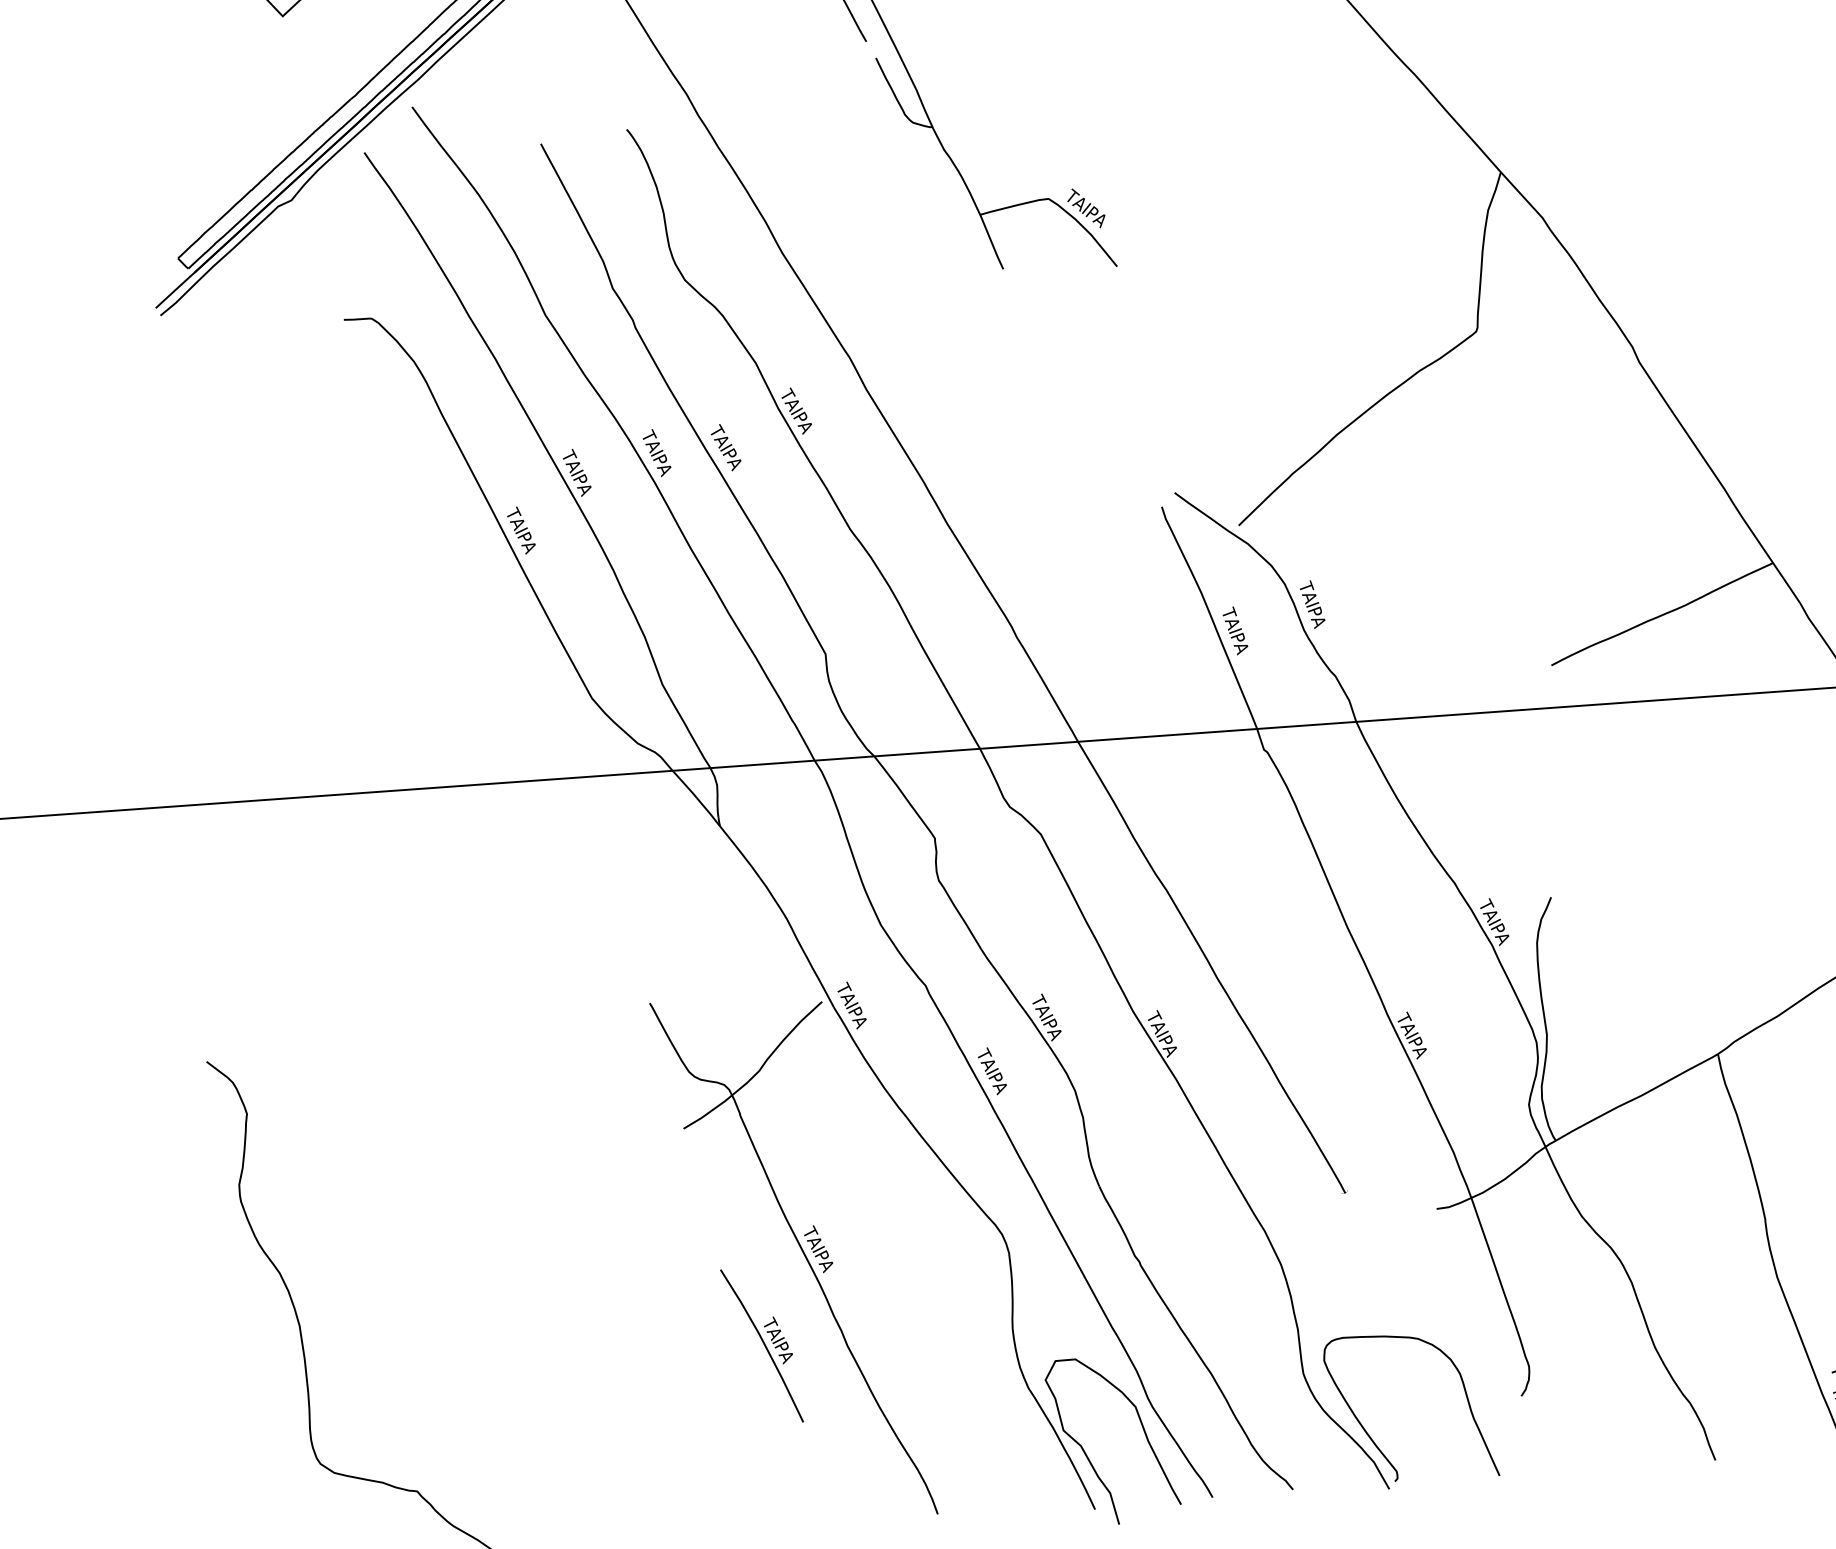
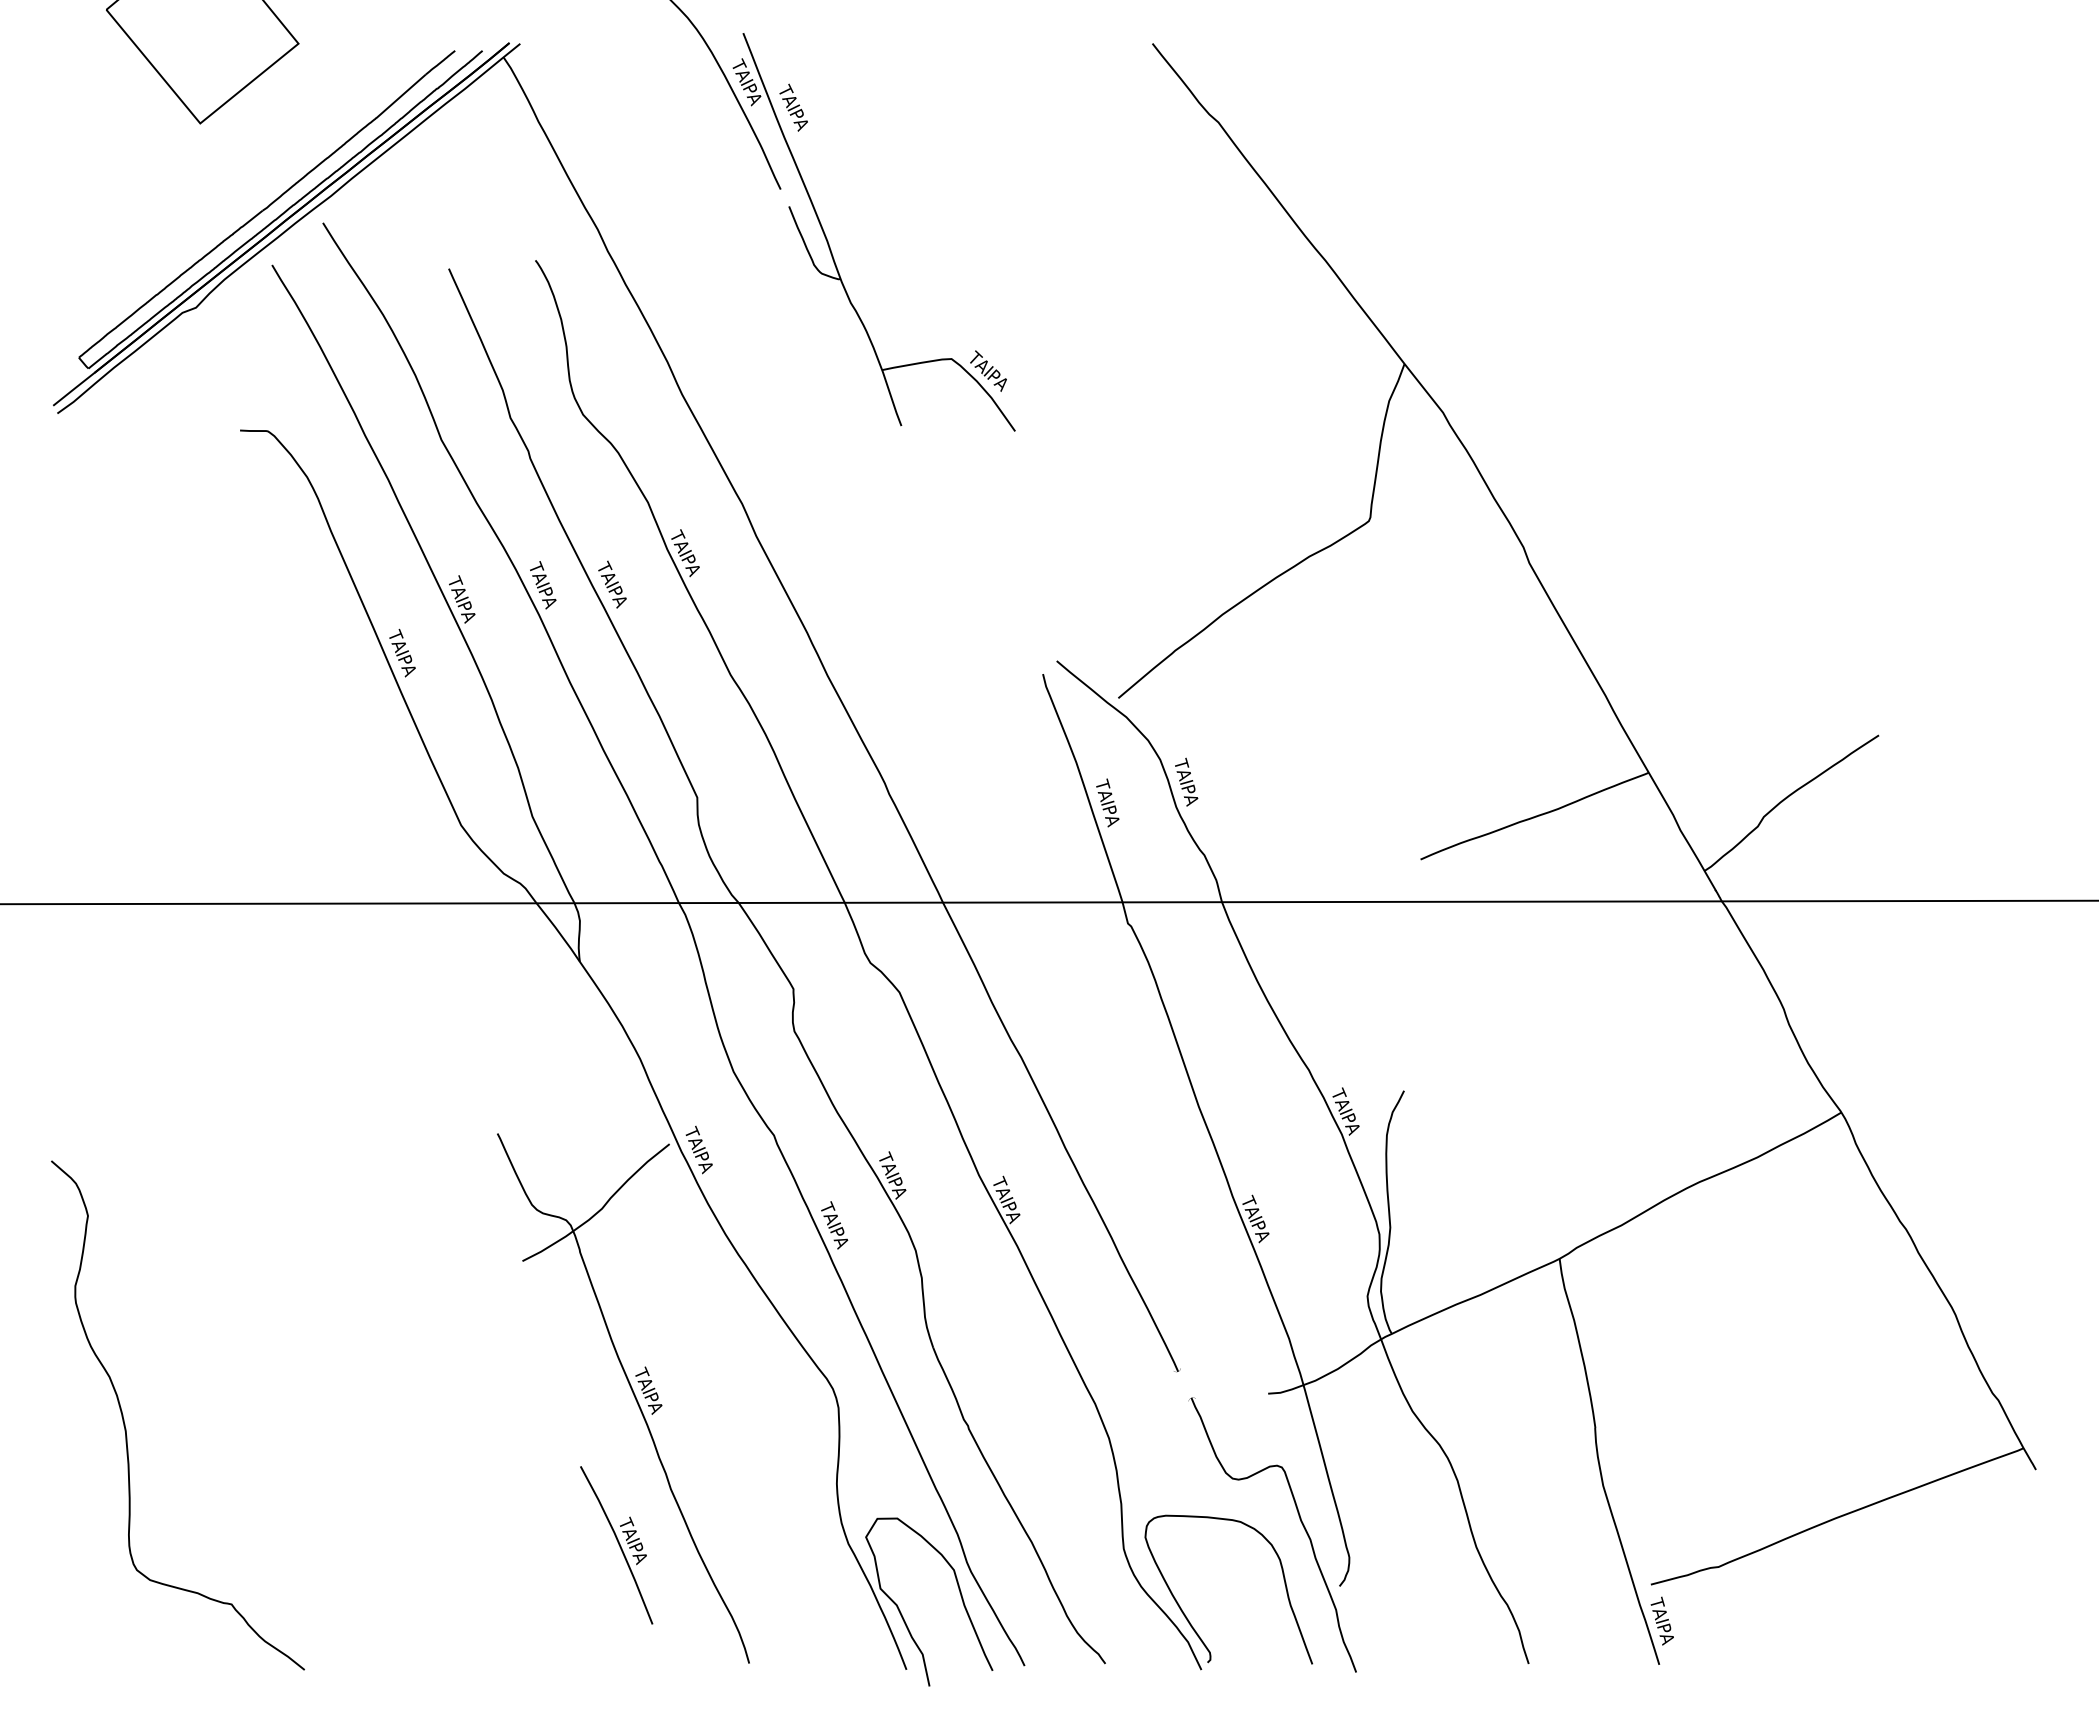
part: (1477, 1334) -> (1300, 1521), added
part: (761, 1346) -> (616, 1545), moved

